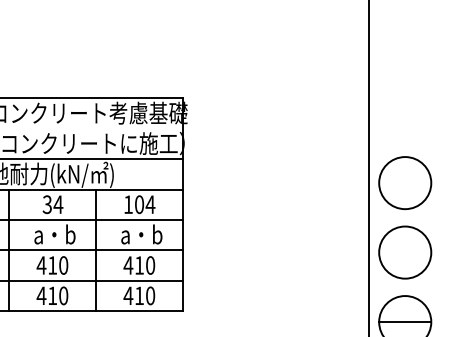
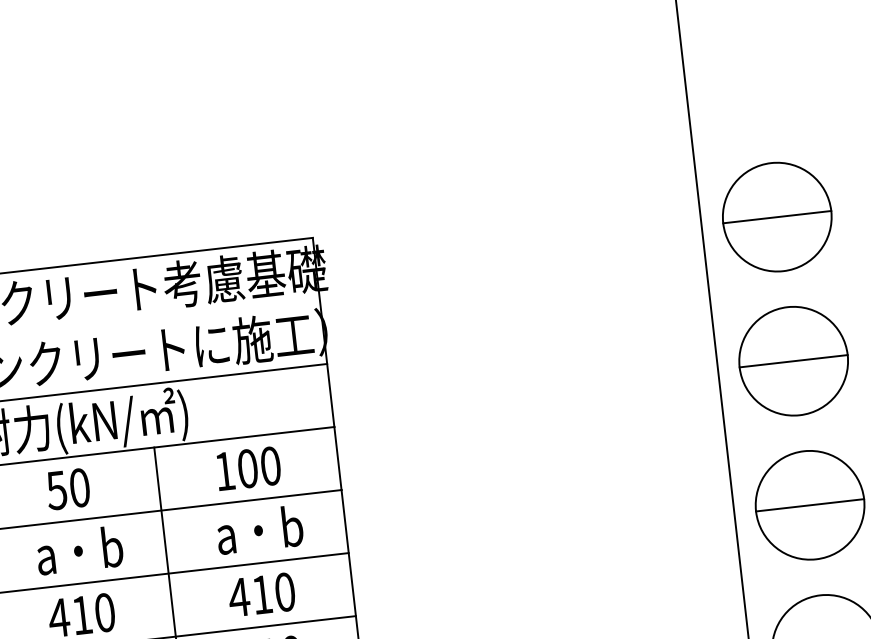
part: (405, 113) -> (777, 216), added
line: (405, 183) -> (794, 361), added
text: (53, 204) -> (69, 488), 34 -> 50
text: (150, 204) -> (270, 465), 104 -> 100
line: (405, 252) -> (810, 505), added

